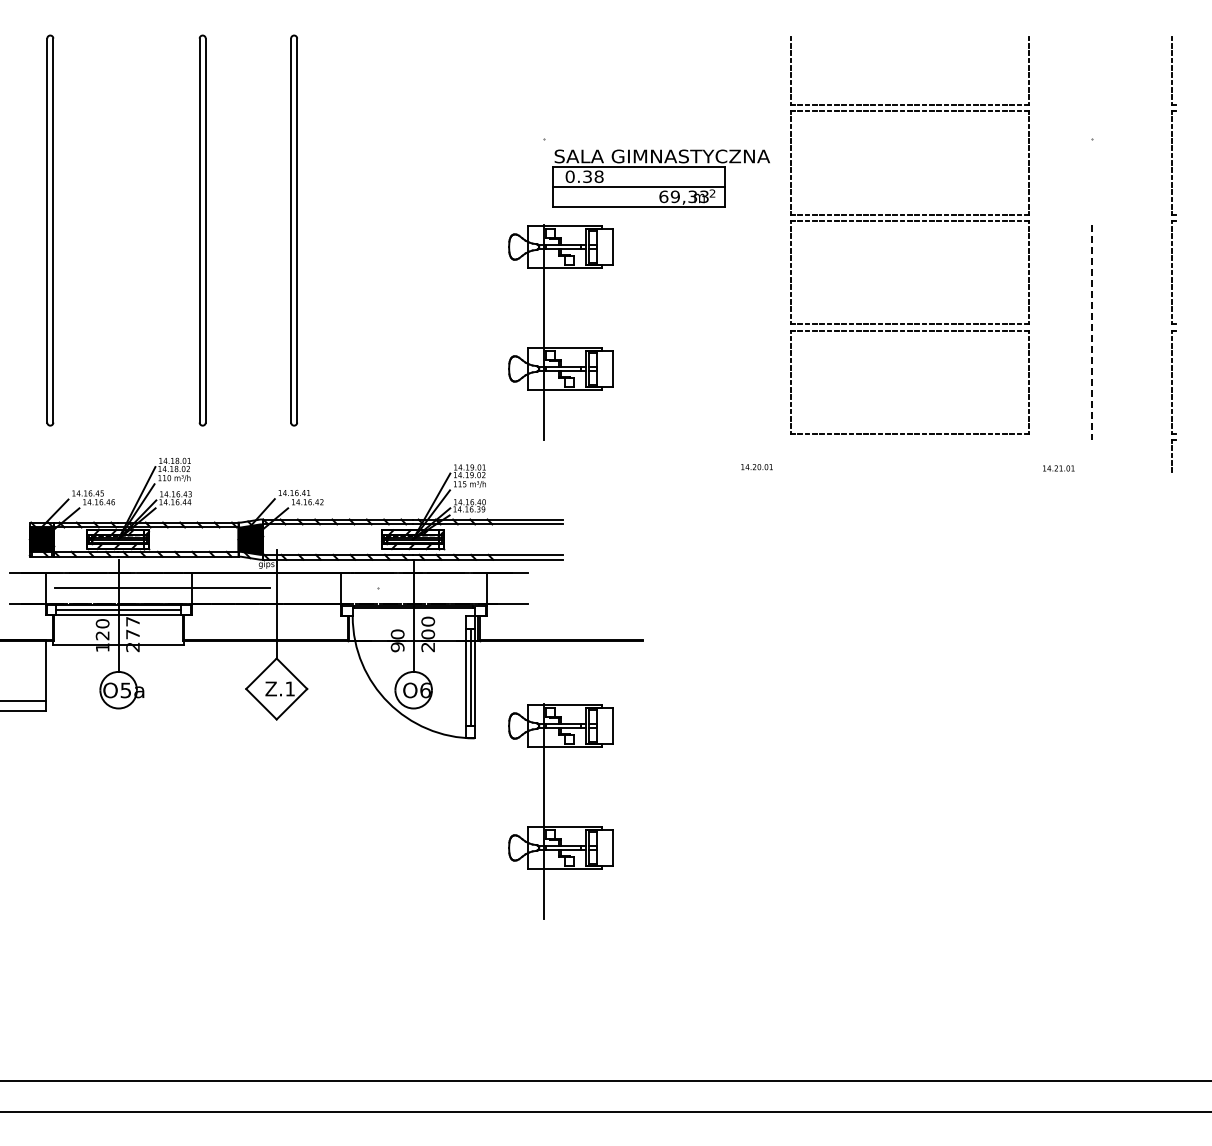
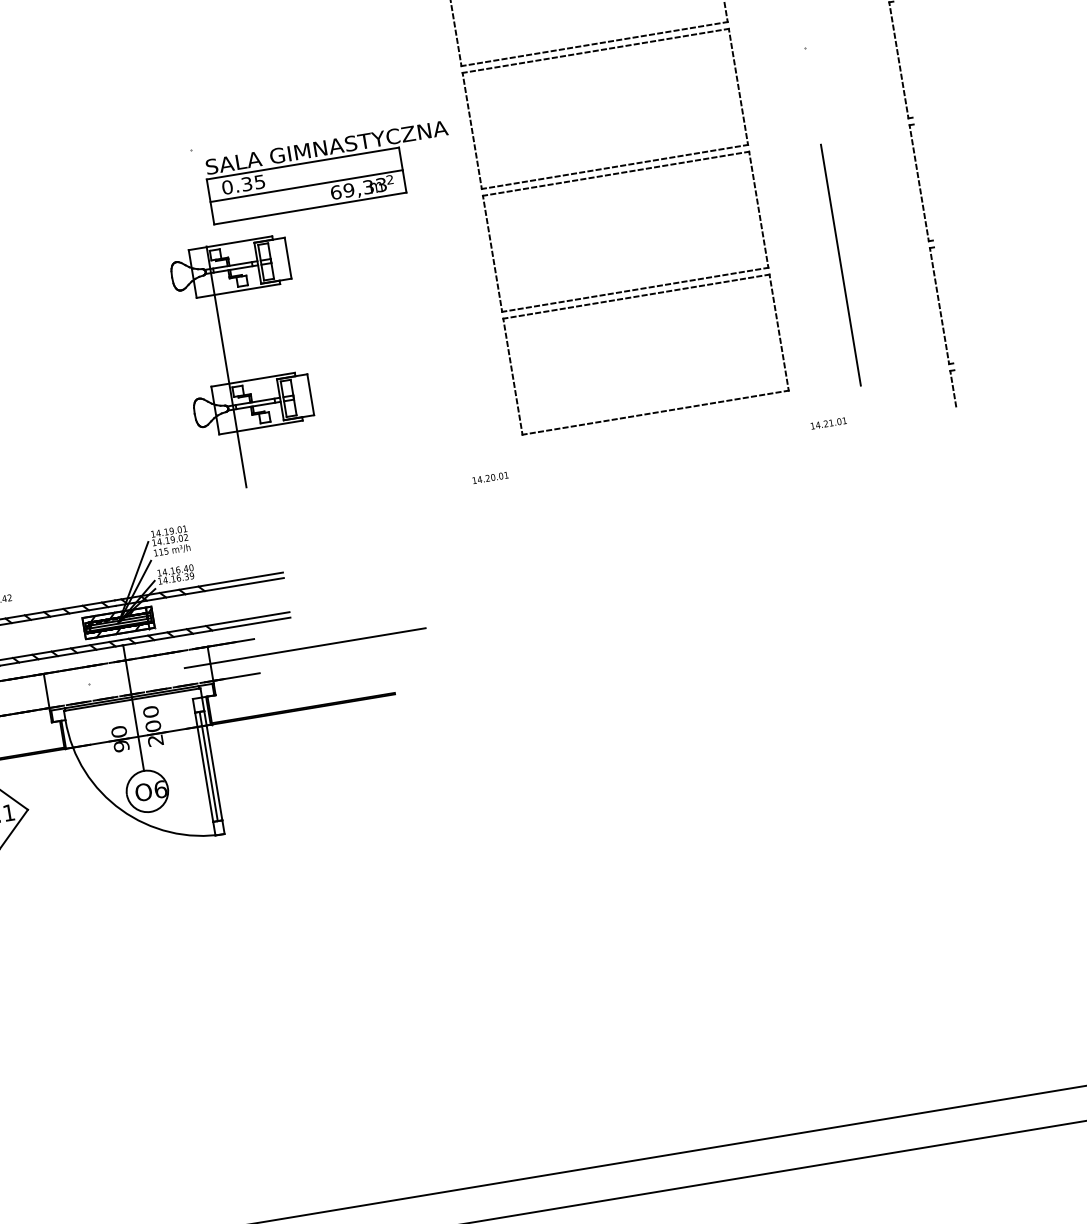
text: (598, 176) -> (259, 181), 0.38 -> 0.35
line: (1092, 332) -> (841, 264), dashed -> solid
line: (570, 588) -> (304, 648), added
part: (560, 826) -> (337, 916), removed

